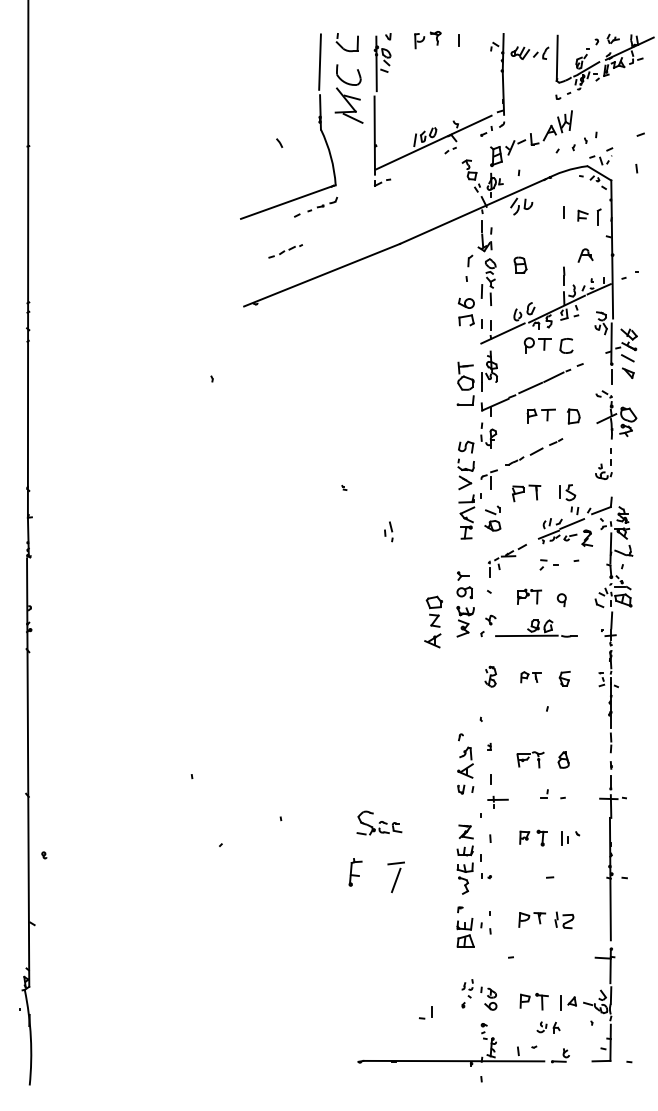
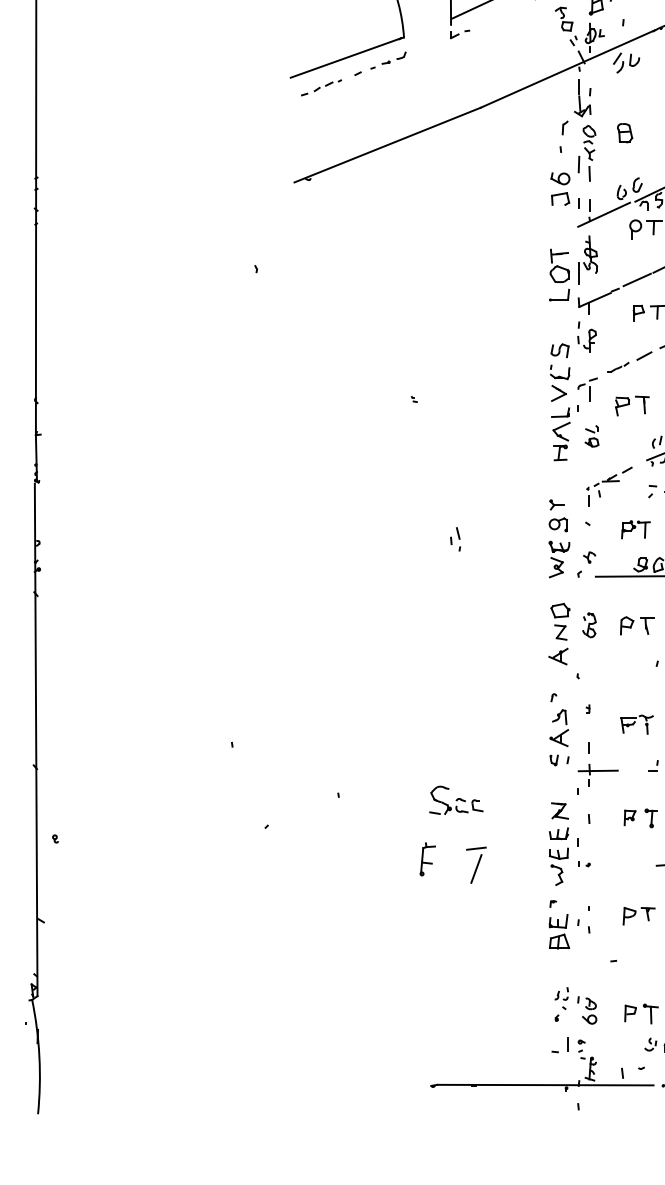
part: (285, 251) -> (321, 87), moved
part: (492, 518) -> (591, 436), size x0.71
part: (388, 531) -> (455, 538), moved
part: (433, 621) -> (559, 633), moved
part: (530, 677) -> (637, 626), size x1.43
part: (497, 801) -> (597, 774), size x1.67
part: (425, 1012) -> (559, 1044), moved

